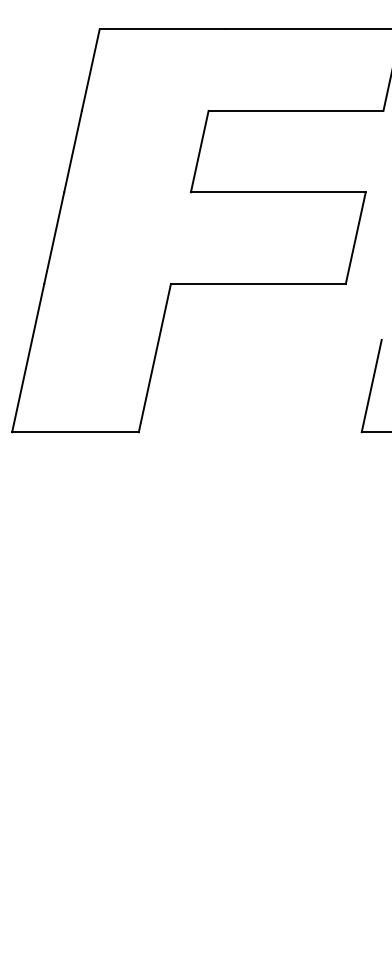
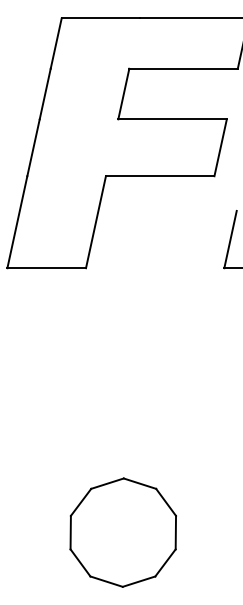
part: (197, 858) -> (122, 532), added

